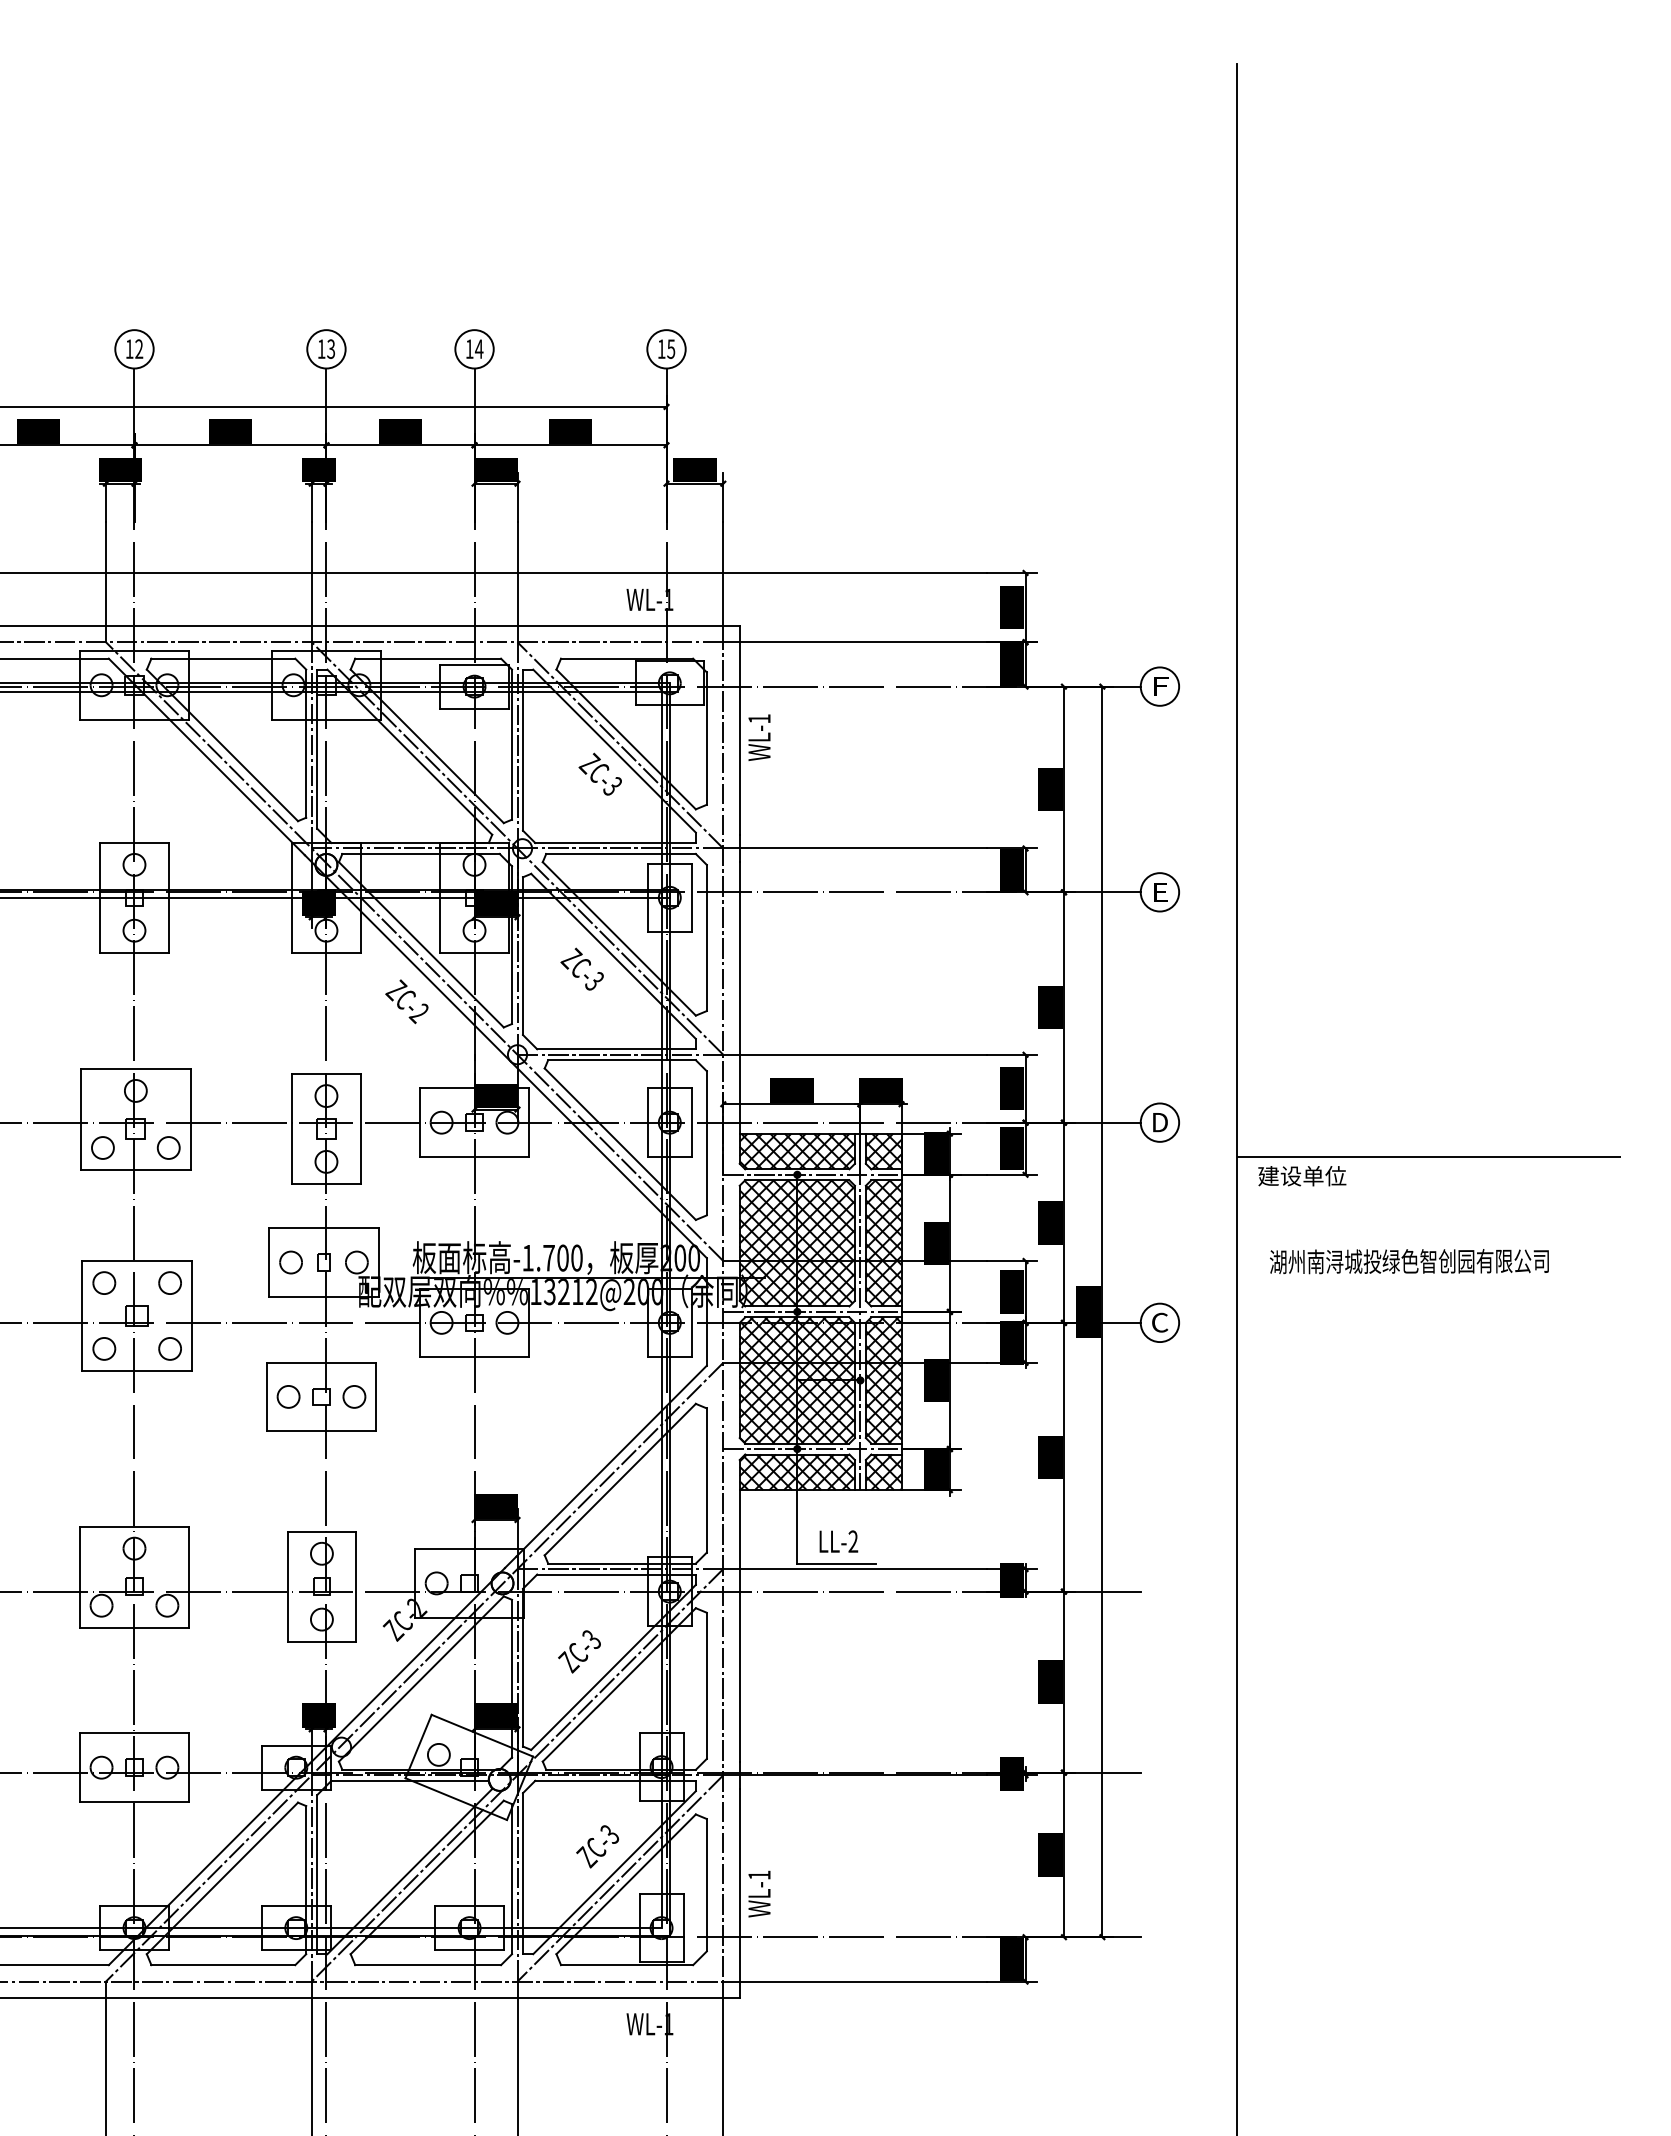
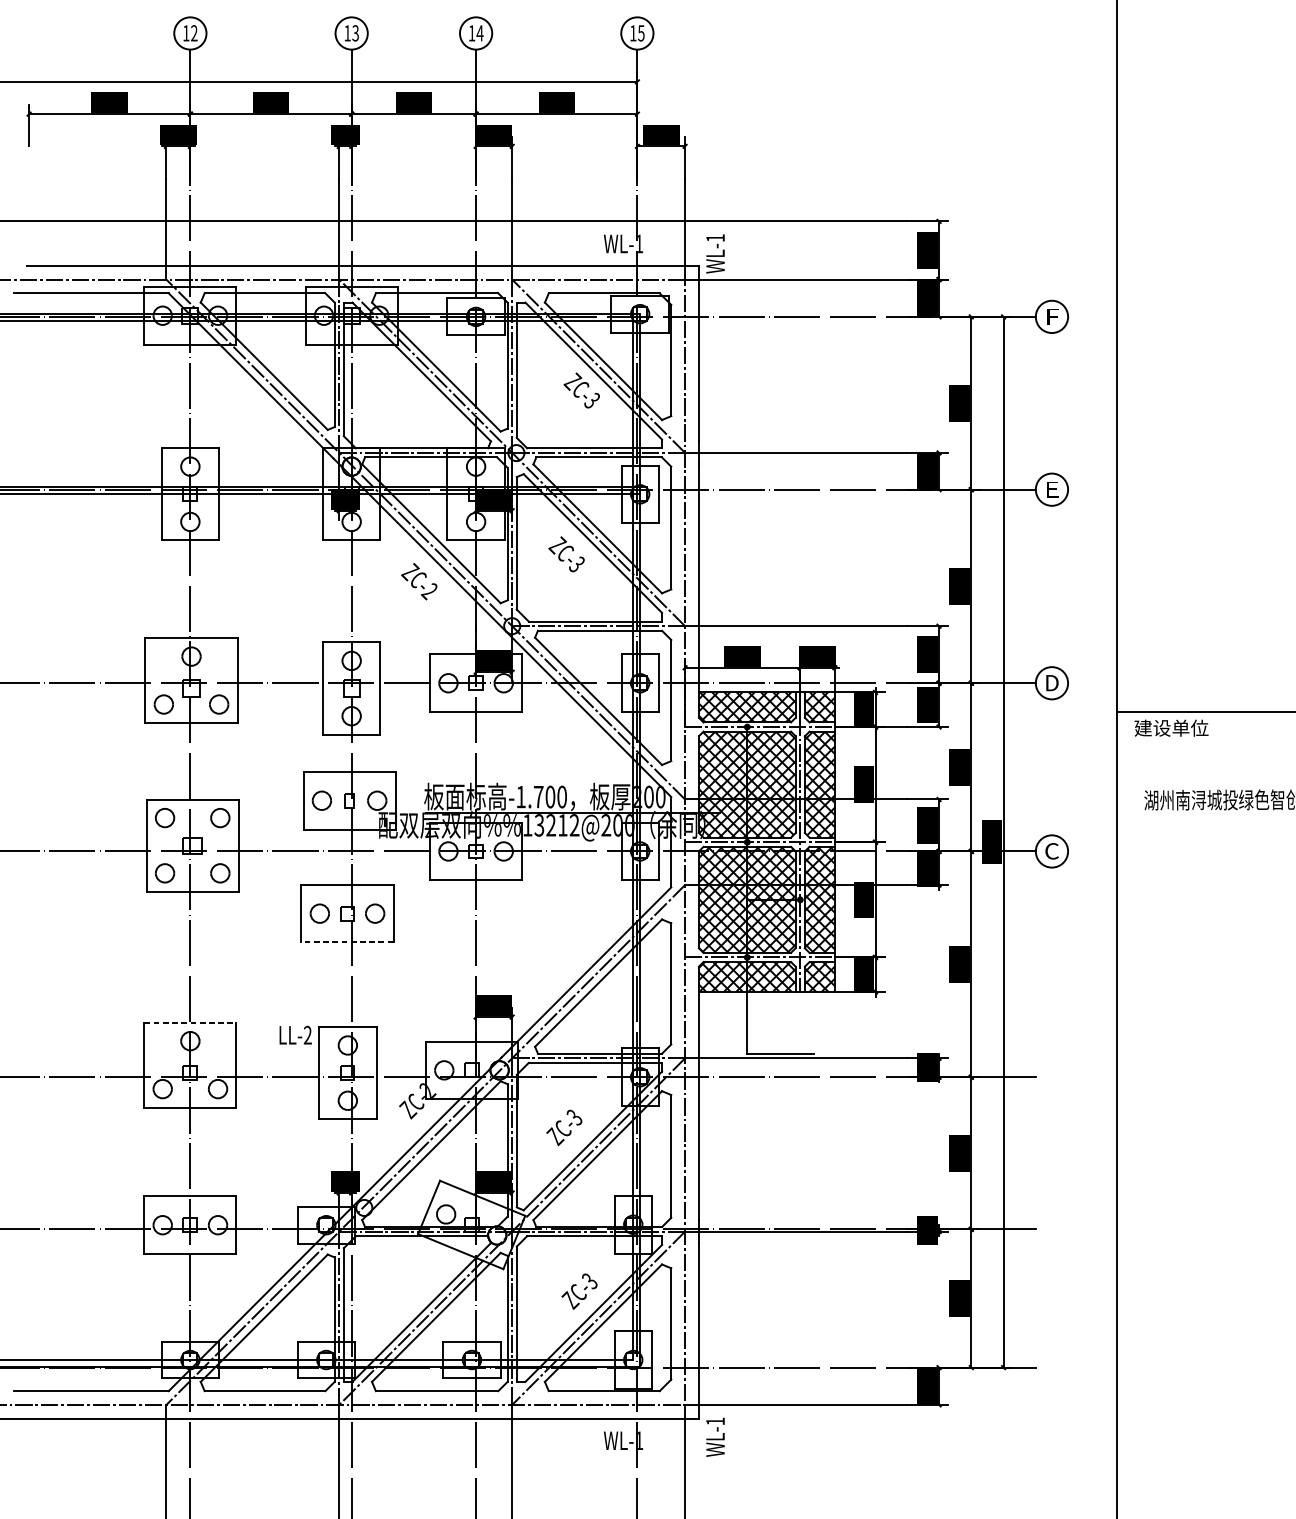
text: (759, 737) -> (715, 253), moved
line: (321, 1431) -> (347, 942), solid -> dashed
line: (134, 1526) -> (190, 1022), solid -> dashed
text: (838, 1541) -> (295, 1035), moved
text: (759, 1893) -> (715, 1436), moved

